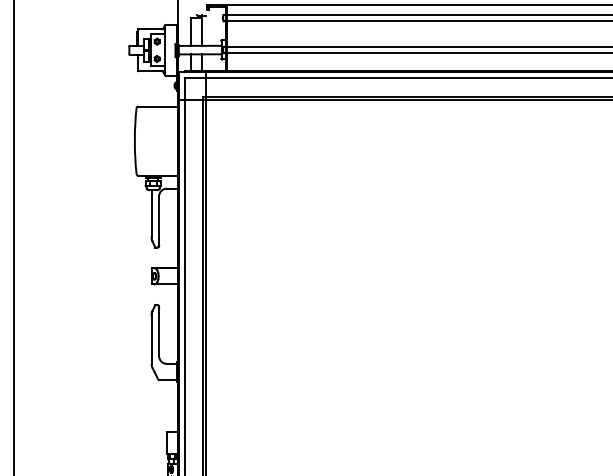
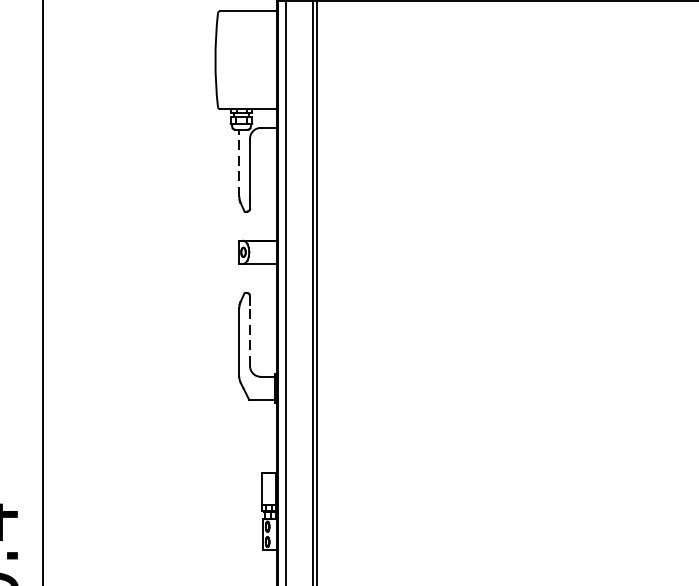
line: (151, 213) -> (239, 163), solid -> dashed
line: (159, 334) -> (250, 335), solid -> dashed

